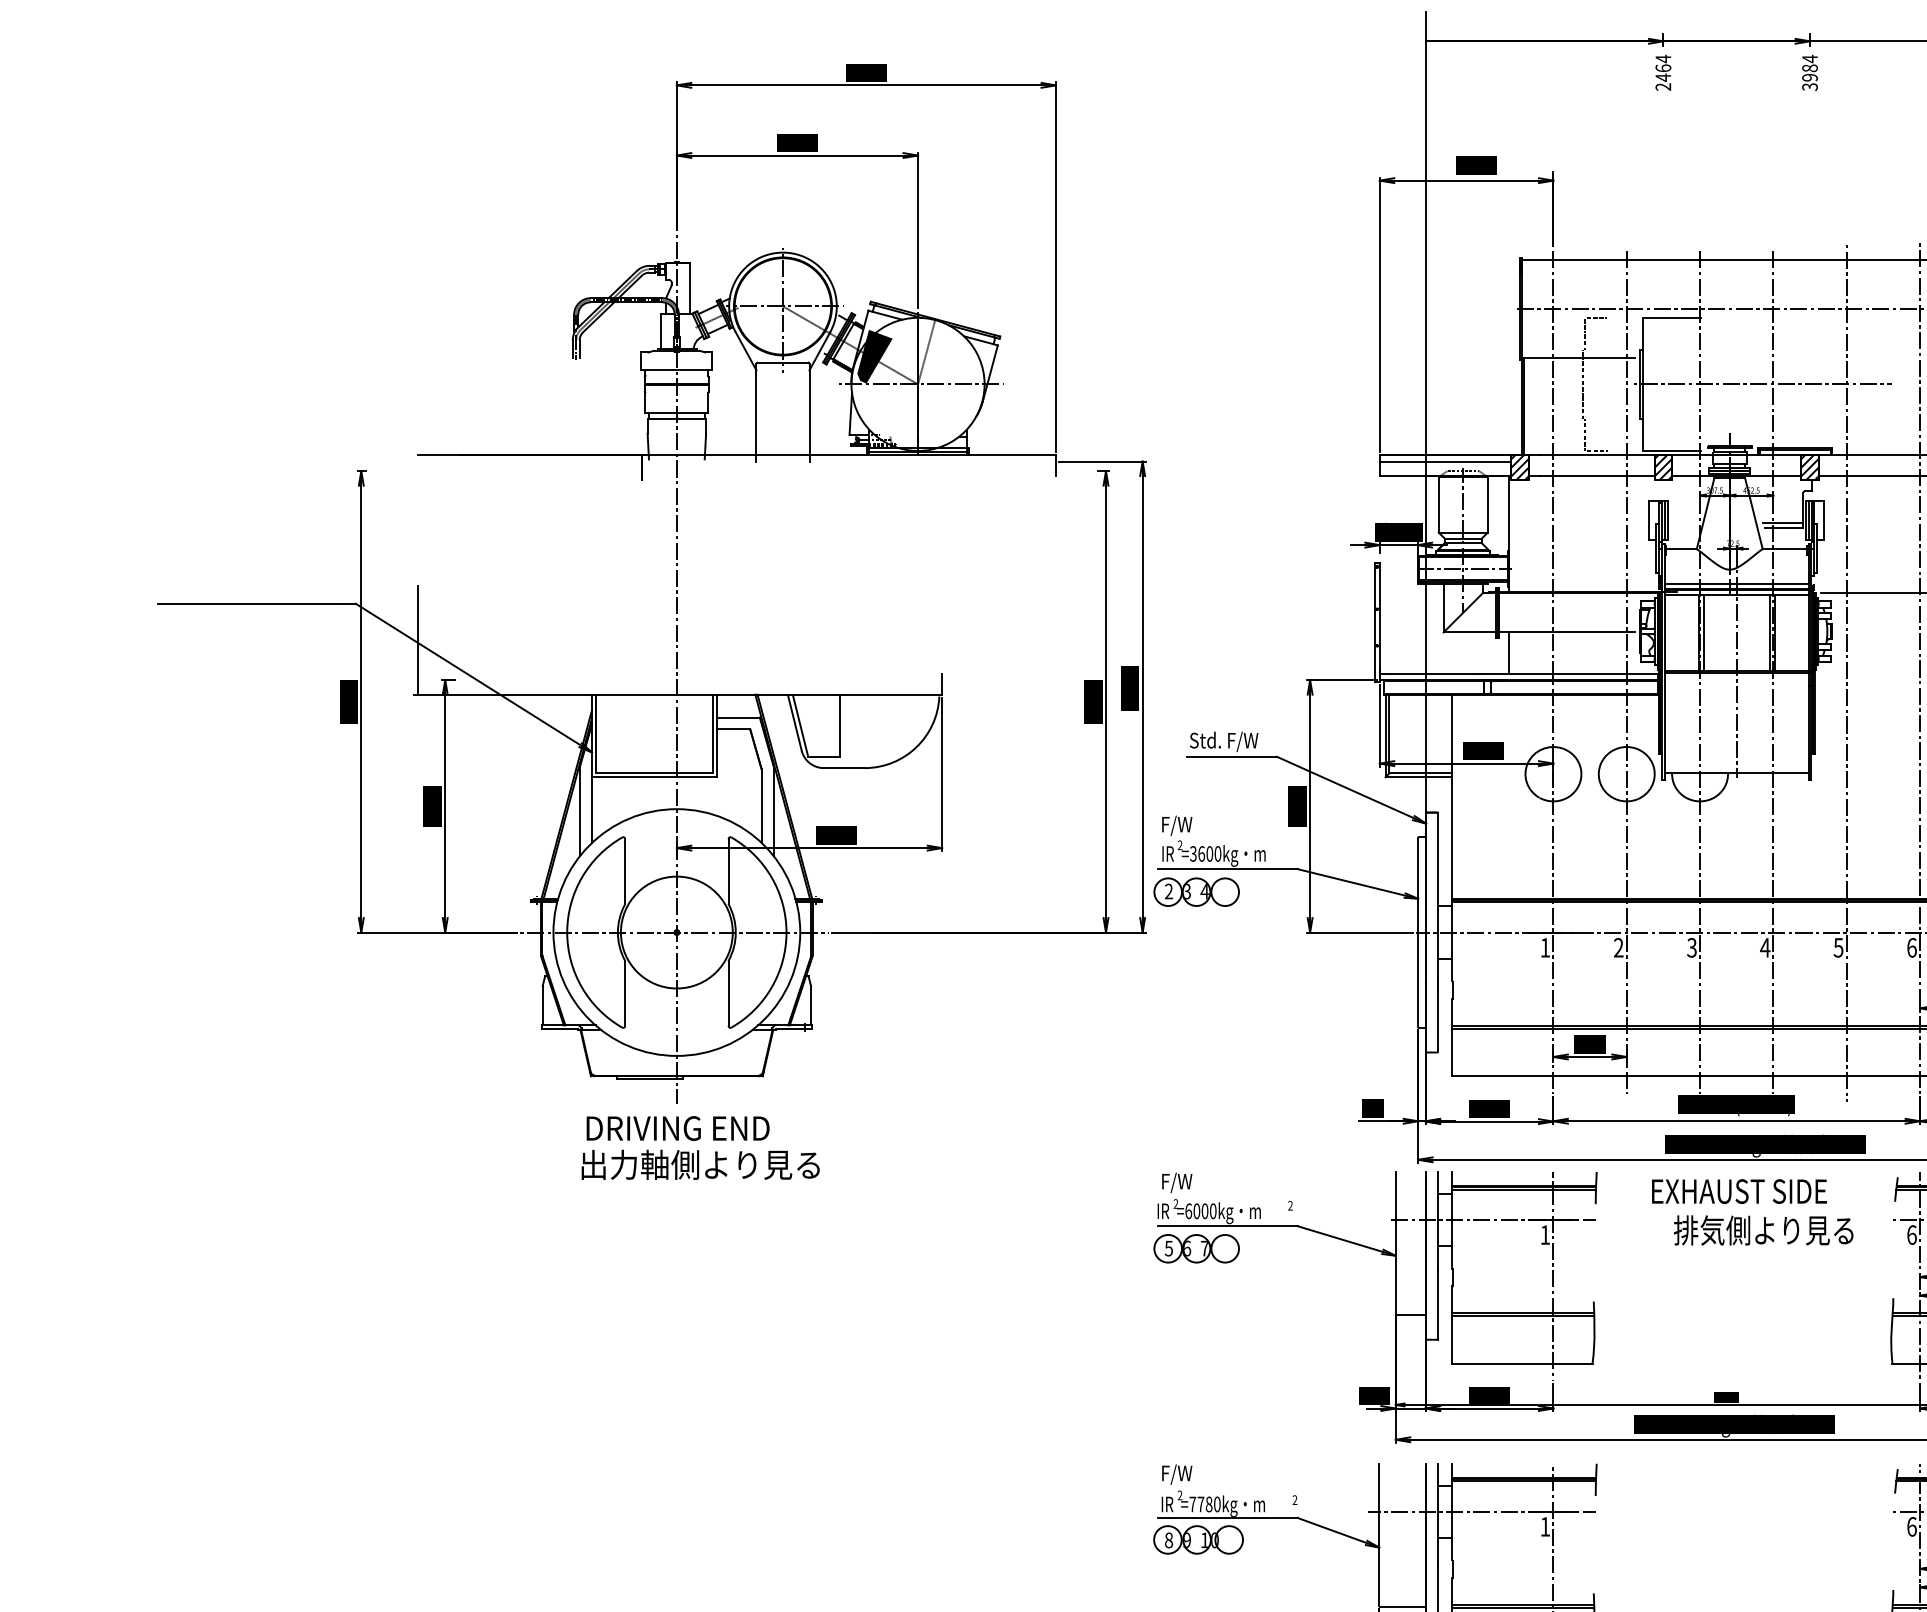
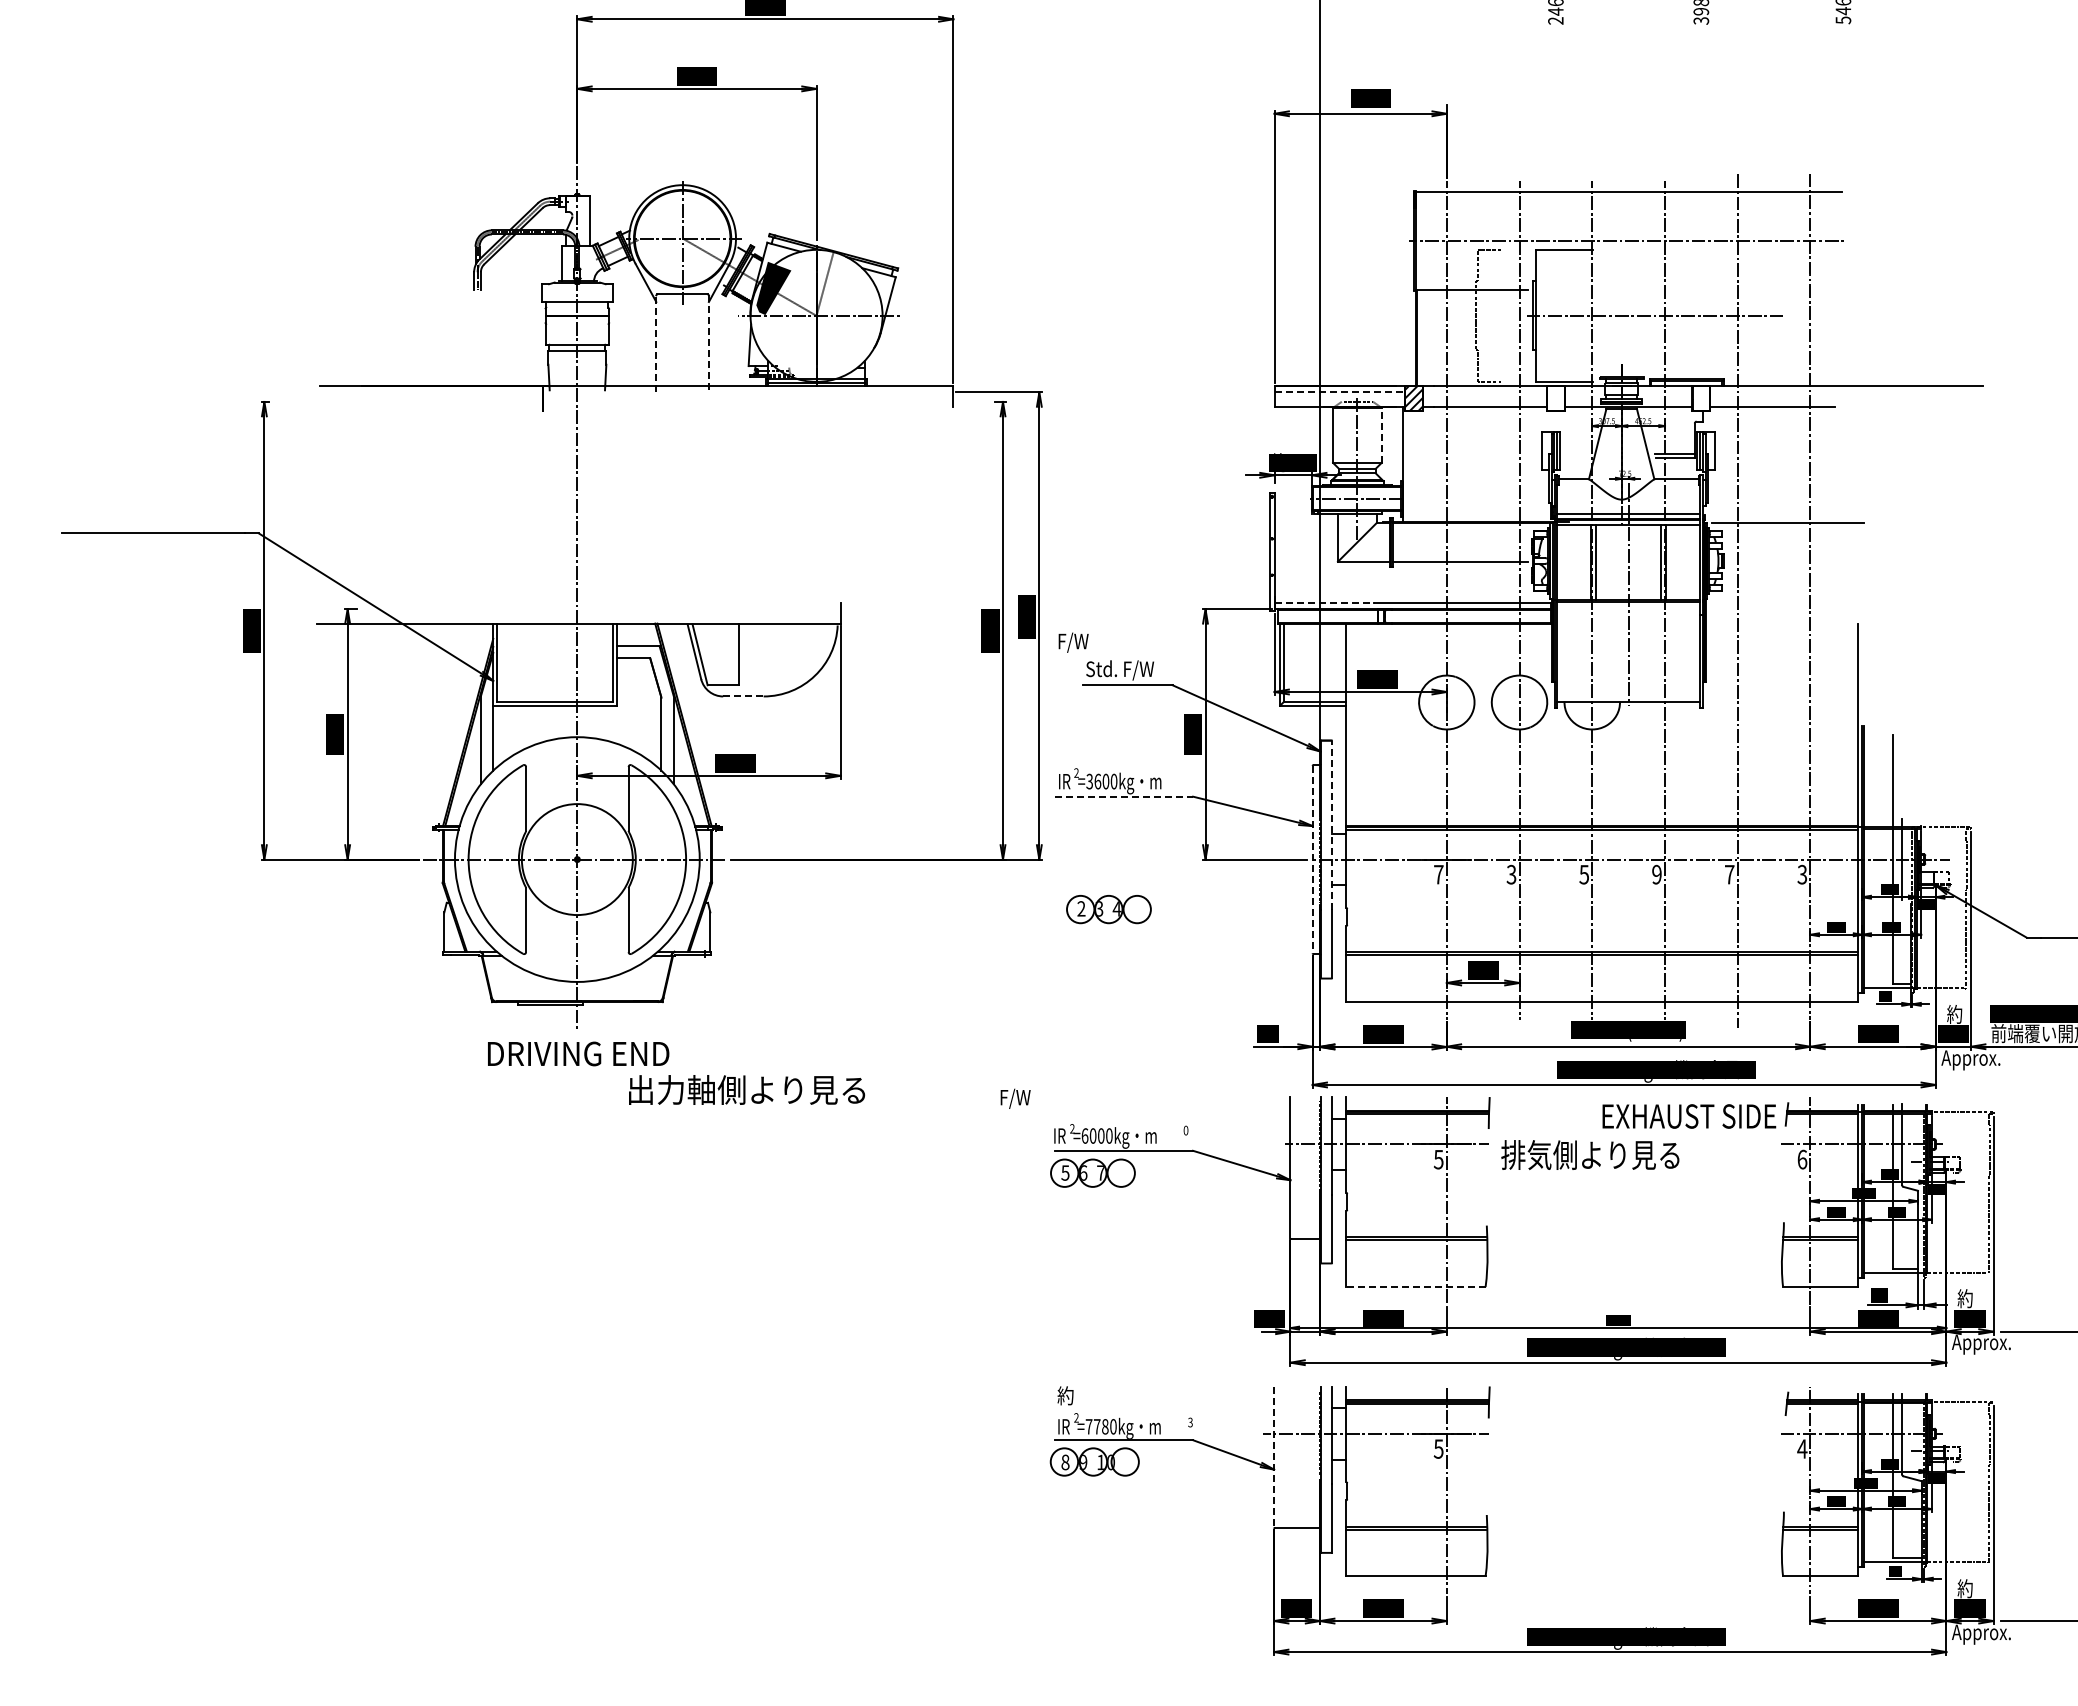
line: (756, 412) -> (656, 343), solid -> dashed
line: (809, 412) -> (708, 343), solid -> dashed
line: (1445, 461) -> (1339, 392), solid -> dashed
hatch: (1663, 467) -> (1555, 398), removed
hatch: (1810, 467) -> (1701, 398), removed
line: (1487, 503) -> (1381, 434), solid -> dashed
line: (417, 640) -> (320, 569), removed
line: (1508, 652) -> (1402, 581), removed
line: (1431, 674) -> (1325, 603), solid -> dashed
line: (844, 768) -> (743, 696), solid -> dashed
text: (1177, 825) -> (1073, 642), moved
line: (1228, 868) -> (1124, 796), solid -> dashed
part: (1196, 892) -> (1108, 909), moved
line: (1438, 898) -> (1332, 825), solid -> dashed
line: (1418, 932) -> (1312, 859), solid -> dashed
text: (1692, 946) -> (1584, 873), 3 -> 5
text: (1545, 947) -> (1438, 874), 1 -> 7
text: (1618, 947) -> (1511, 874), 2 -> 3
text: (1764, 947) -> (1656, 874), 4 -> 9
text: (1838, 947) -> (1729, 874), 5 -> 7
text: (1912, 947) -> (1802, 874), 6 -> 3
text: (701, 1164) -> (747, 1089), moved
text: (1177, 1182) -> (1015, 1098), moved
text: (1739, 1191) -> (1689, 1116), moved
text: (1289, 1205) -> (1185, 1130), 2 -> 0
text: (1763, 1229) -> (1590, 1154), moved
text: (1545, 1234) -> (1438, 1159), 1 -> 5
line: (1521, 1363) -> (1415, 1287), solid -> dashed
text: (1176, 1473) -> (1072, 1396), F/W -> 約
text: (1295, 1501) -> (1190, 1423), 2 -> 3
text: (1545, 1526) -> (1438, 1448), 1 -> 5
text: (1912, 1526) -> (1802, 1448), 6 -> 4
line: (1379, 1535) -> (1274, 1457), solid -> dashed

